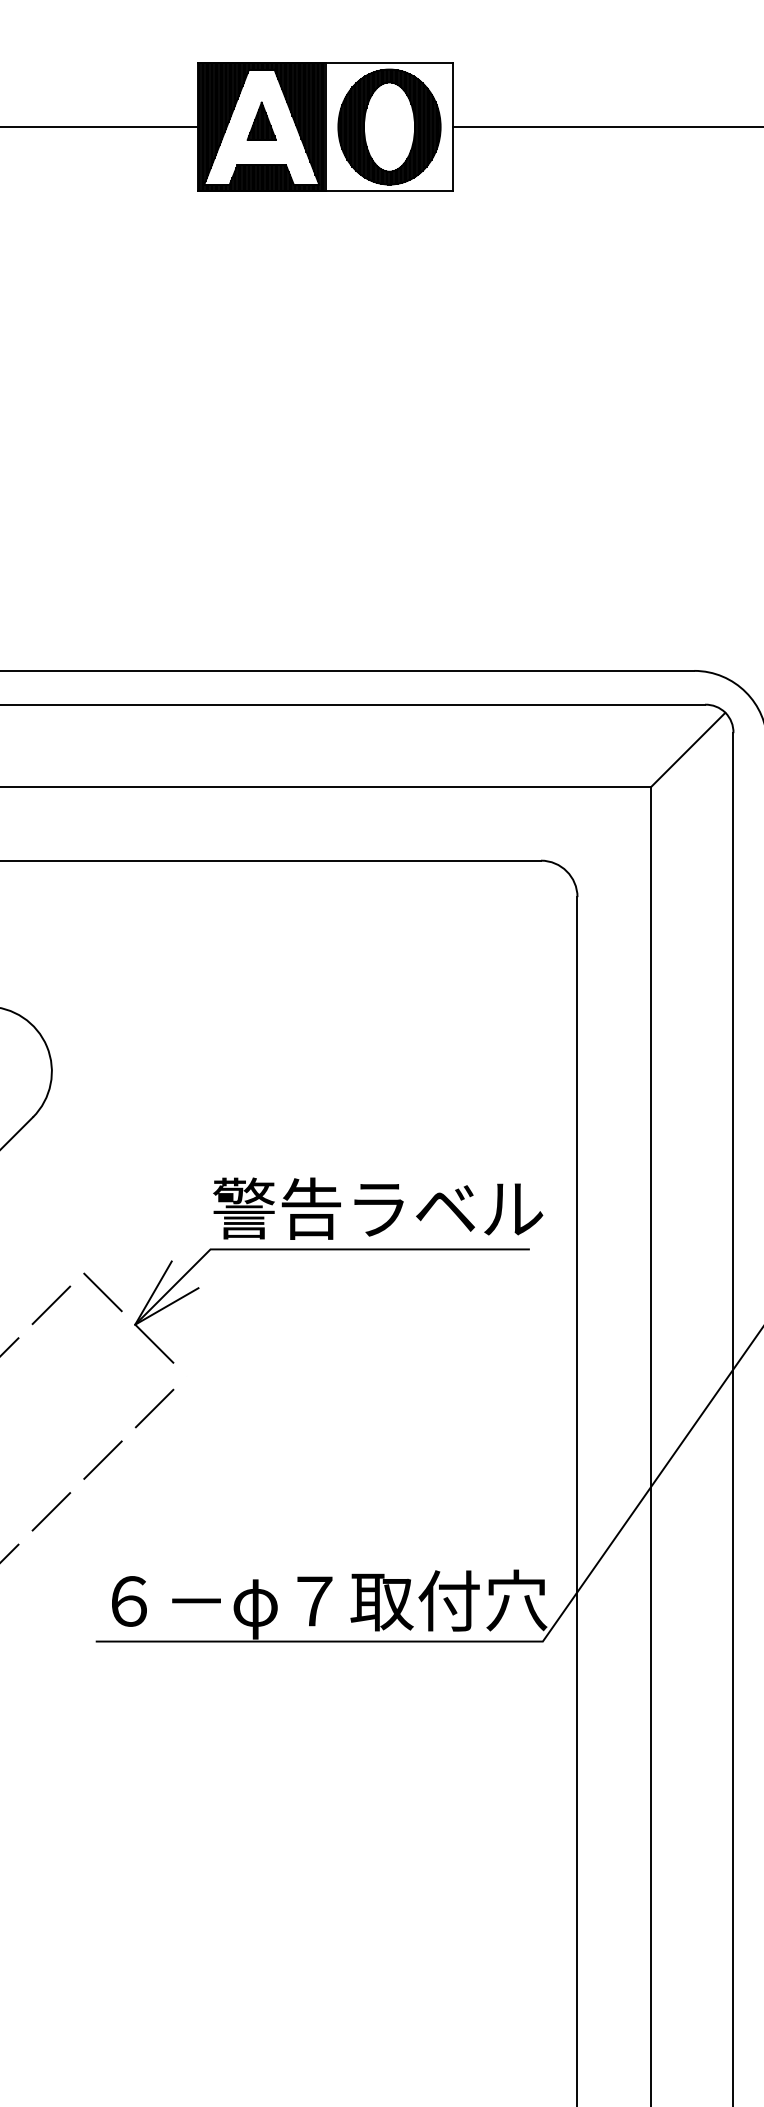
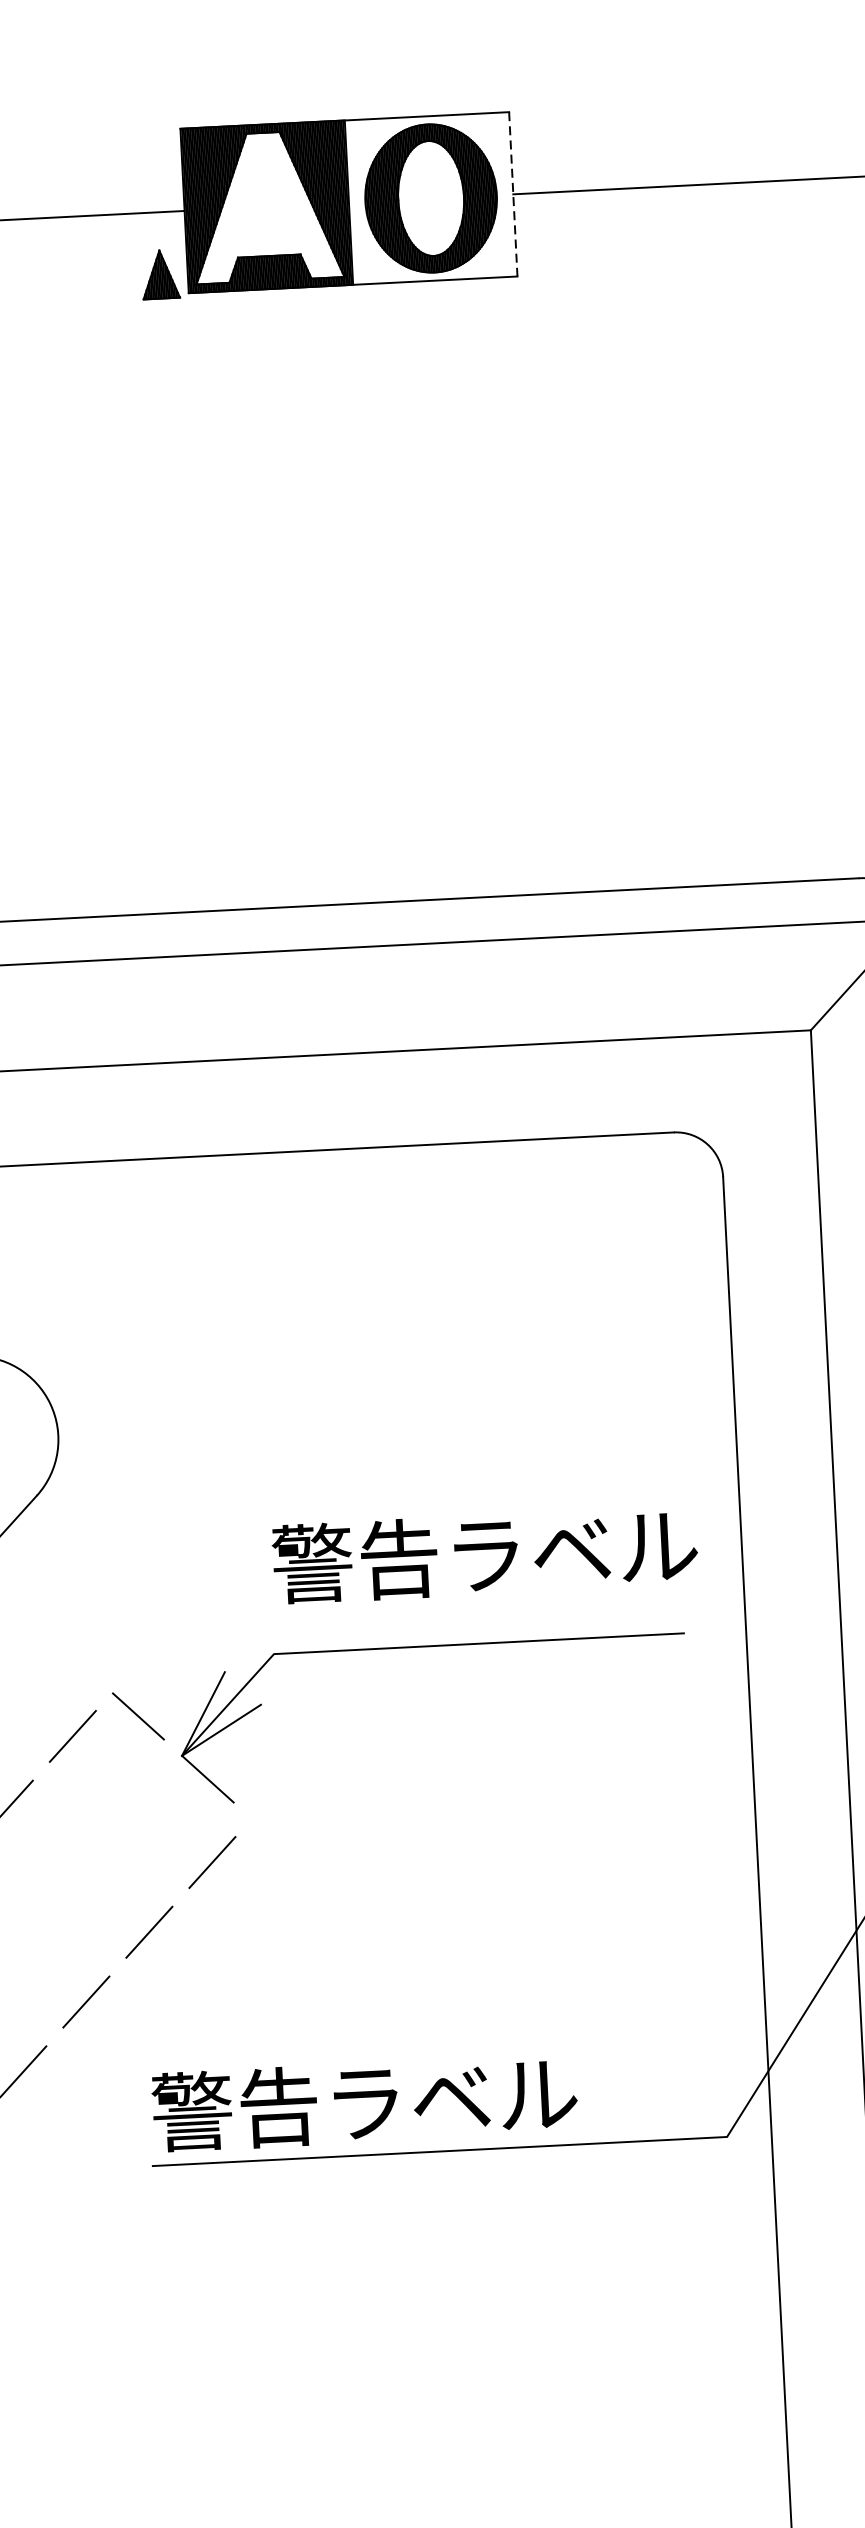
part: (261, 120) -> (160, 273), moved
line: (453, 127) -> (513, 194), solid -> dashed
text: (378, 1208) -> (485, 1554), moved
text: (322, 1604) -> (441, 2103), ６－φ７取付穴 -> 警告ラベル

